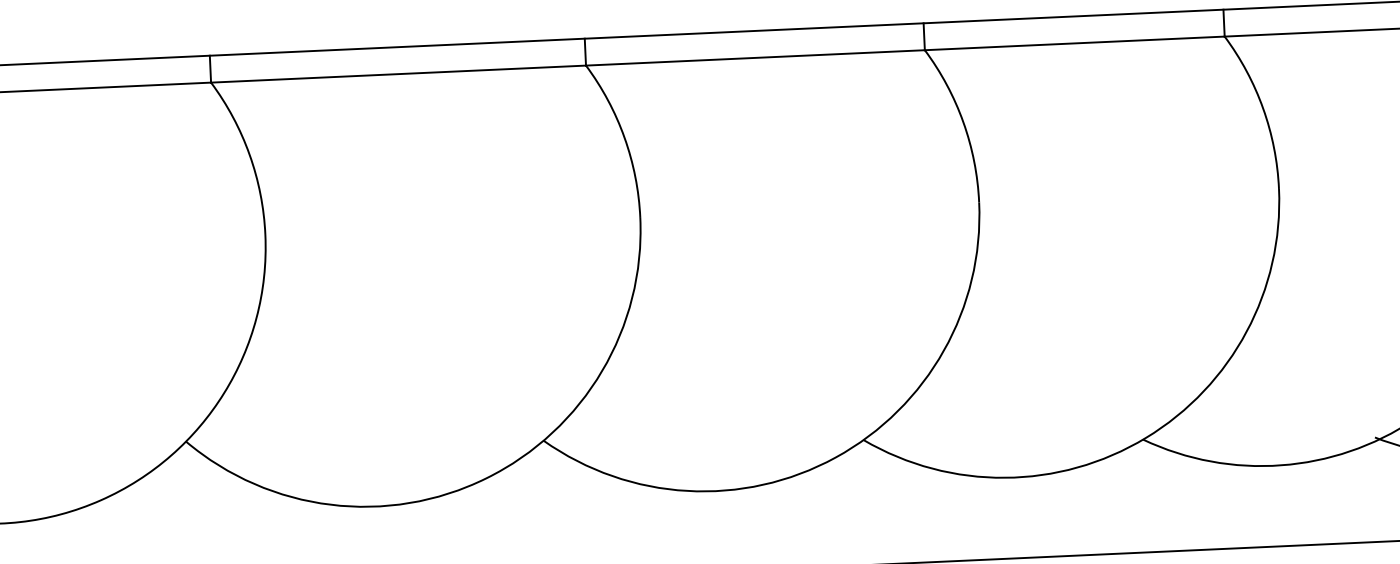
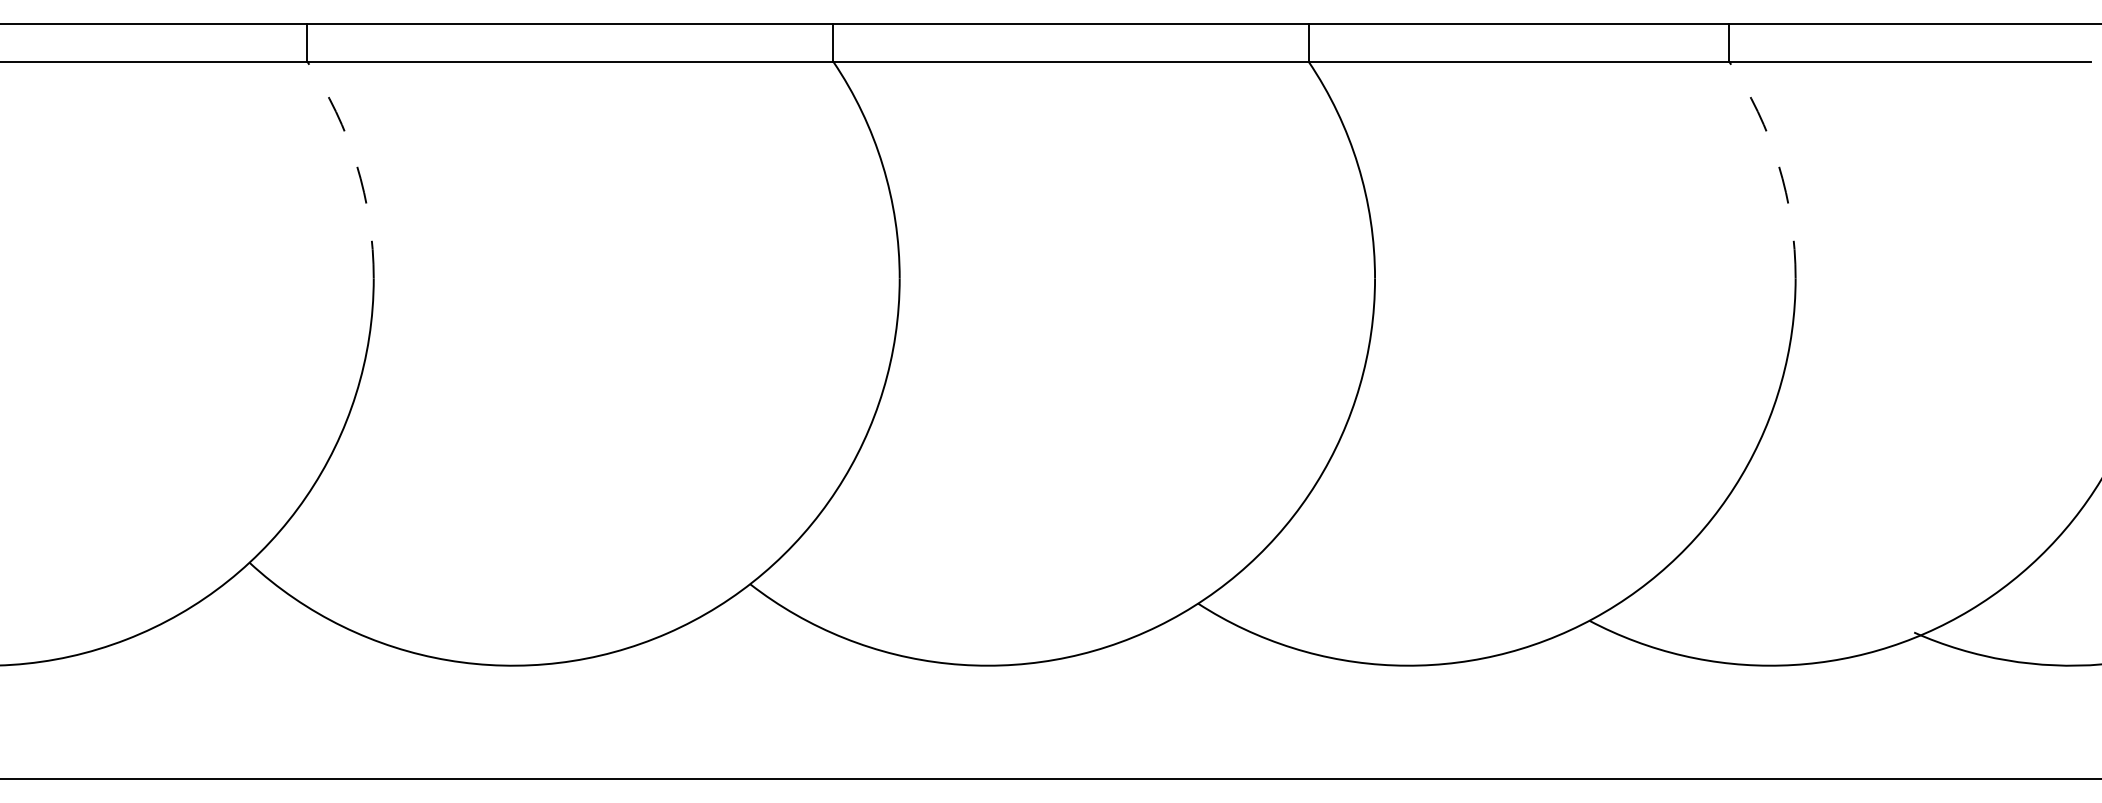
arc: (1263, 108) -> (1778, 165), solid -> dashed
arc: (249, 154) -> (356, 165), solid -> dashed

